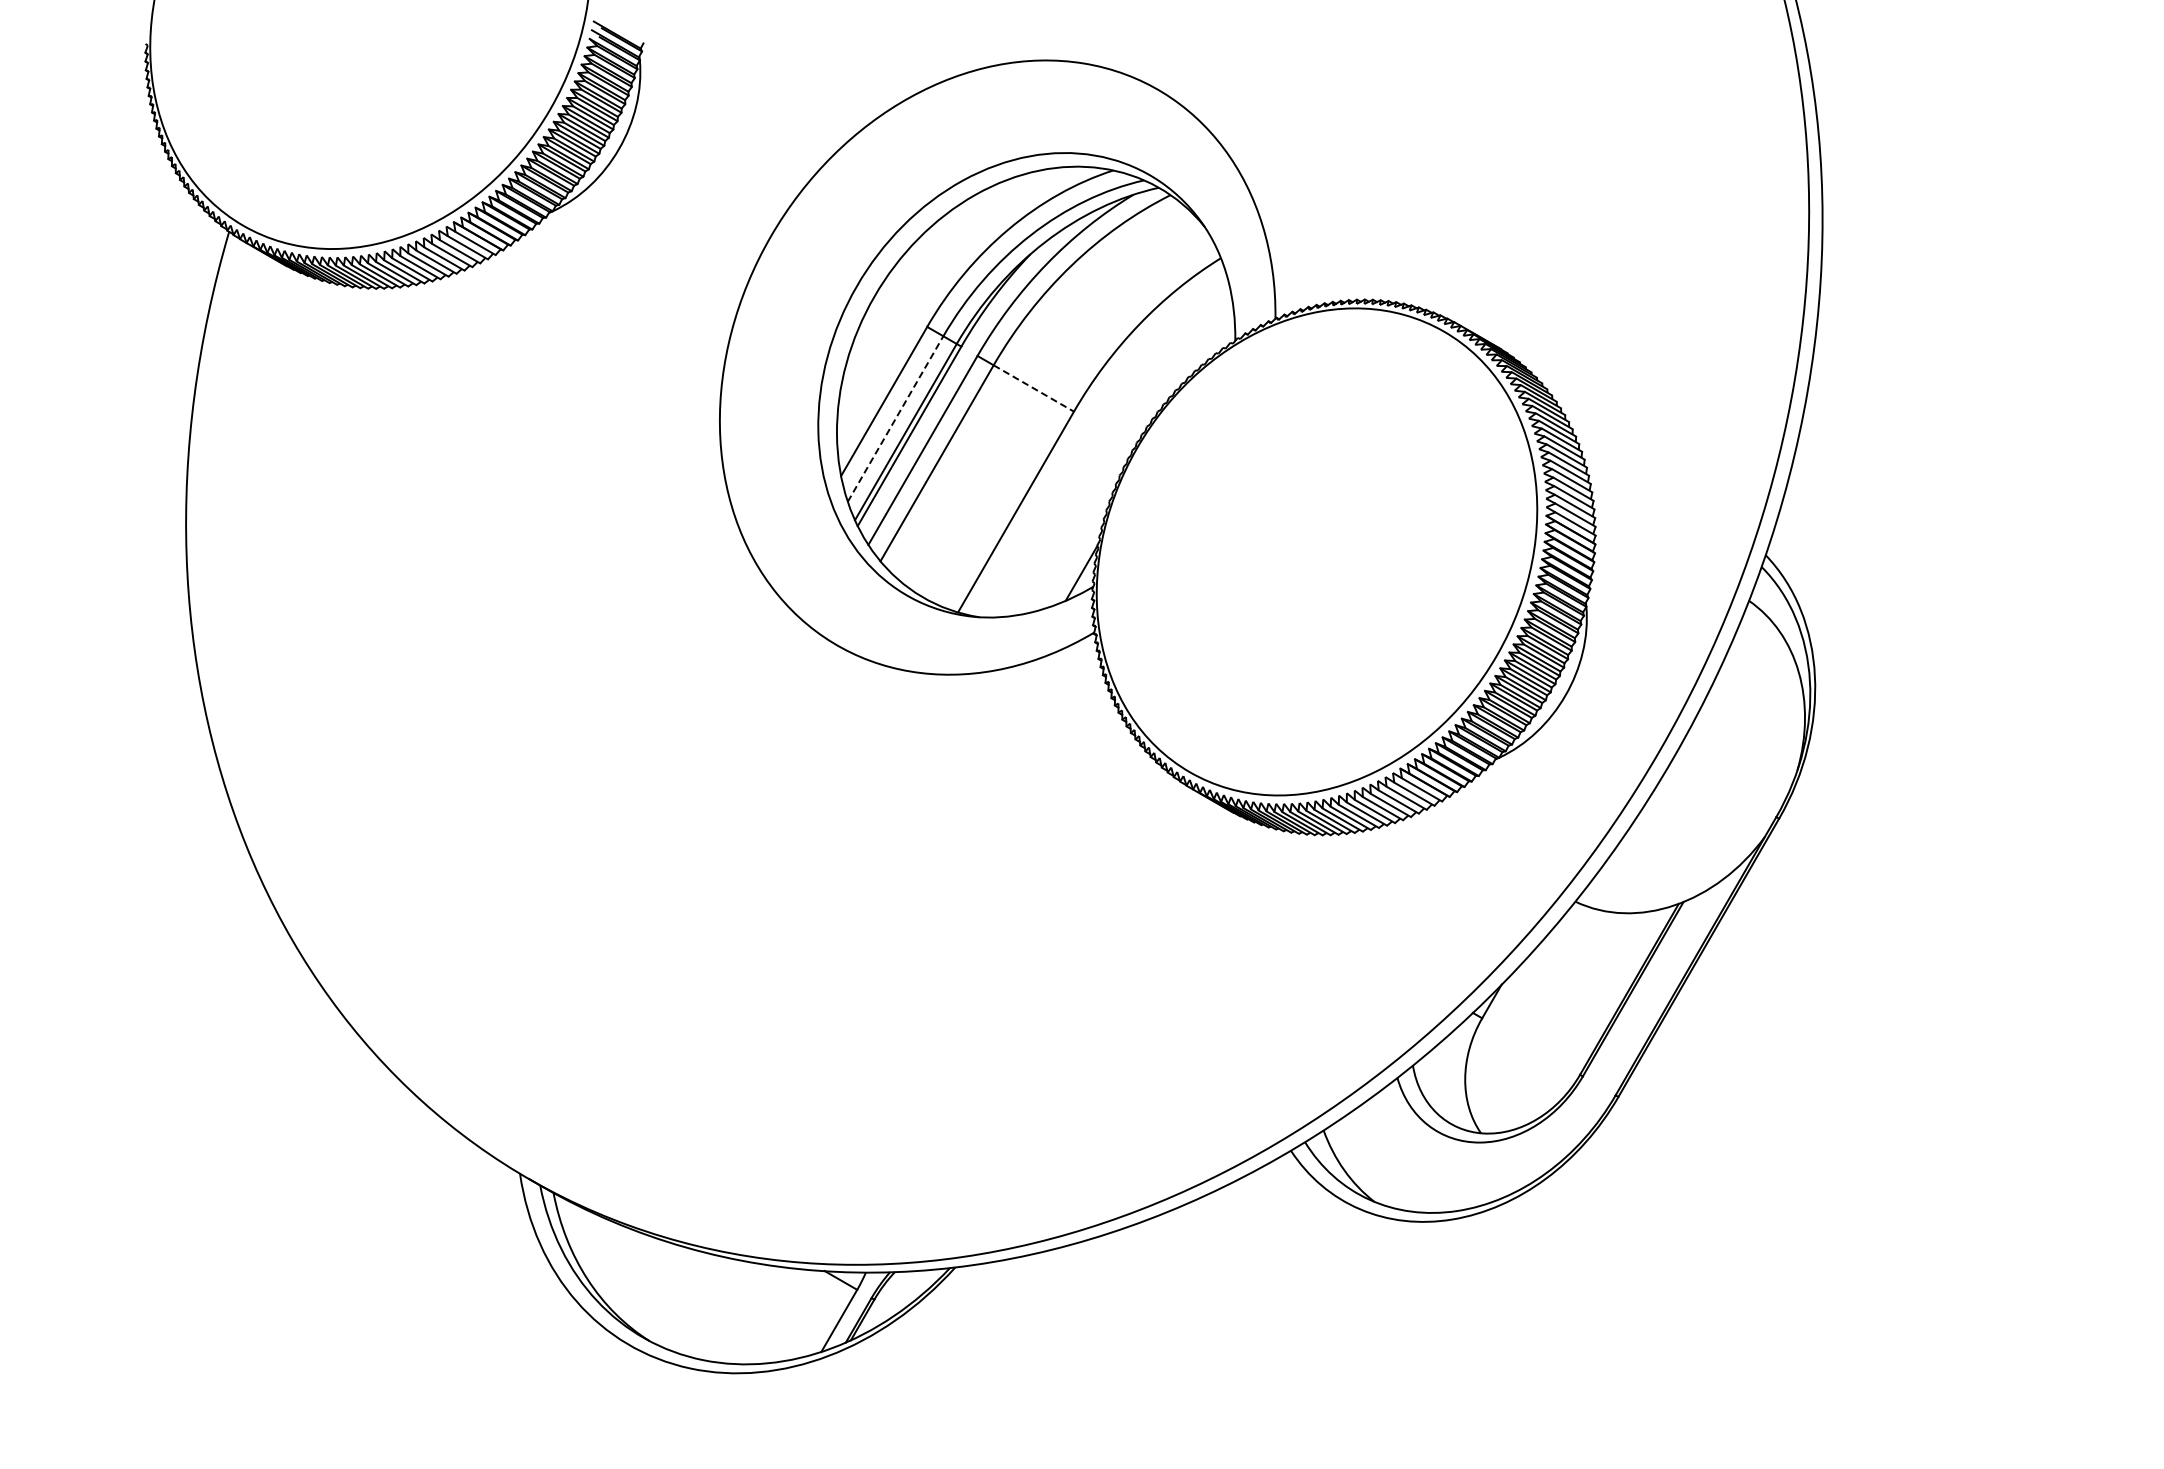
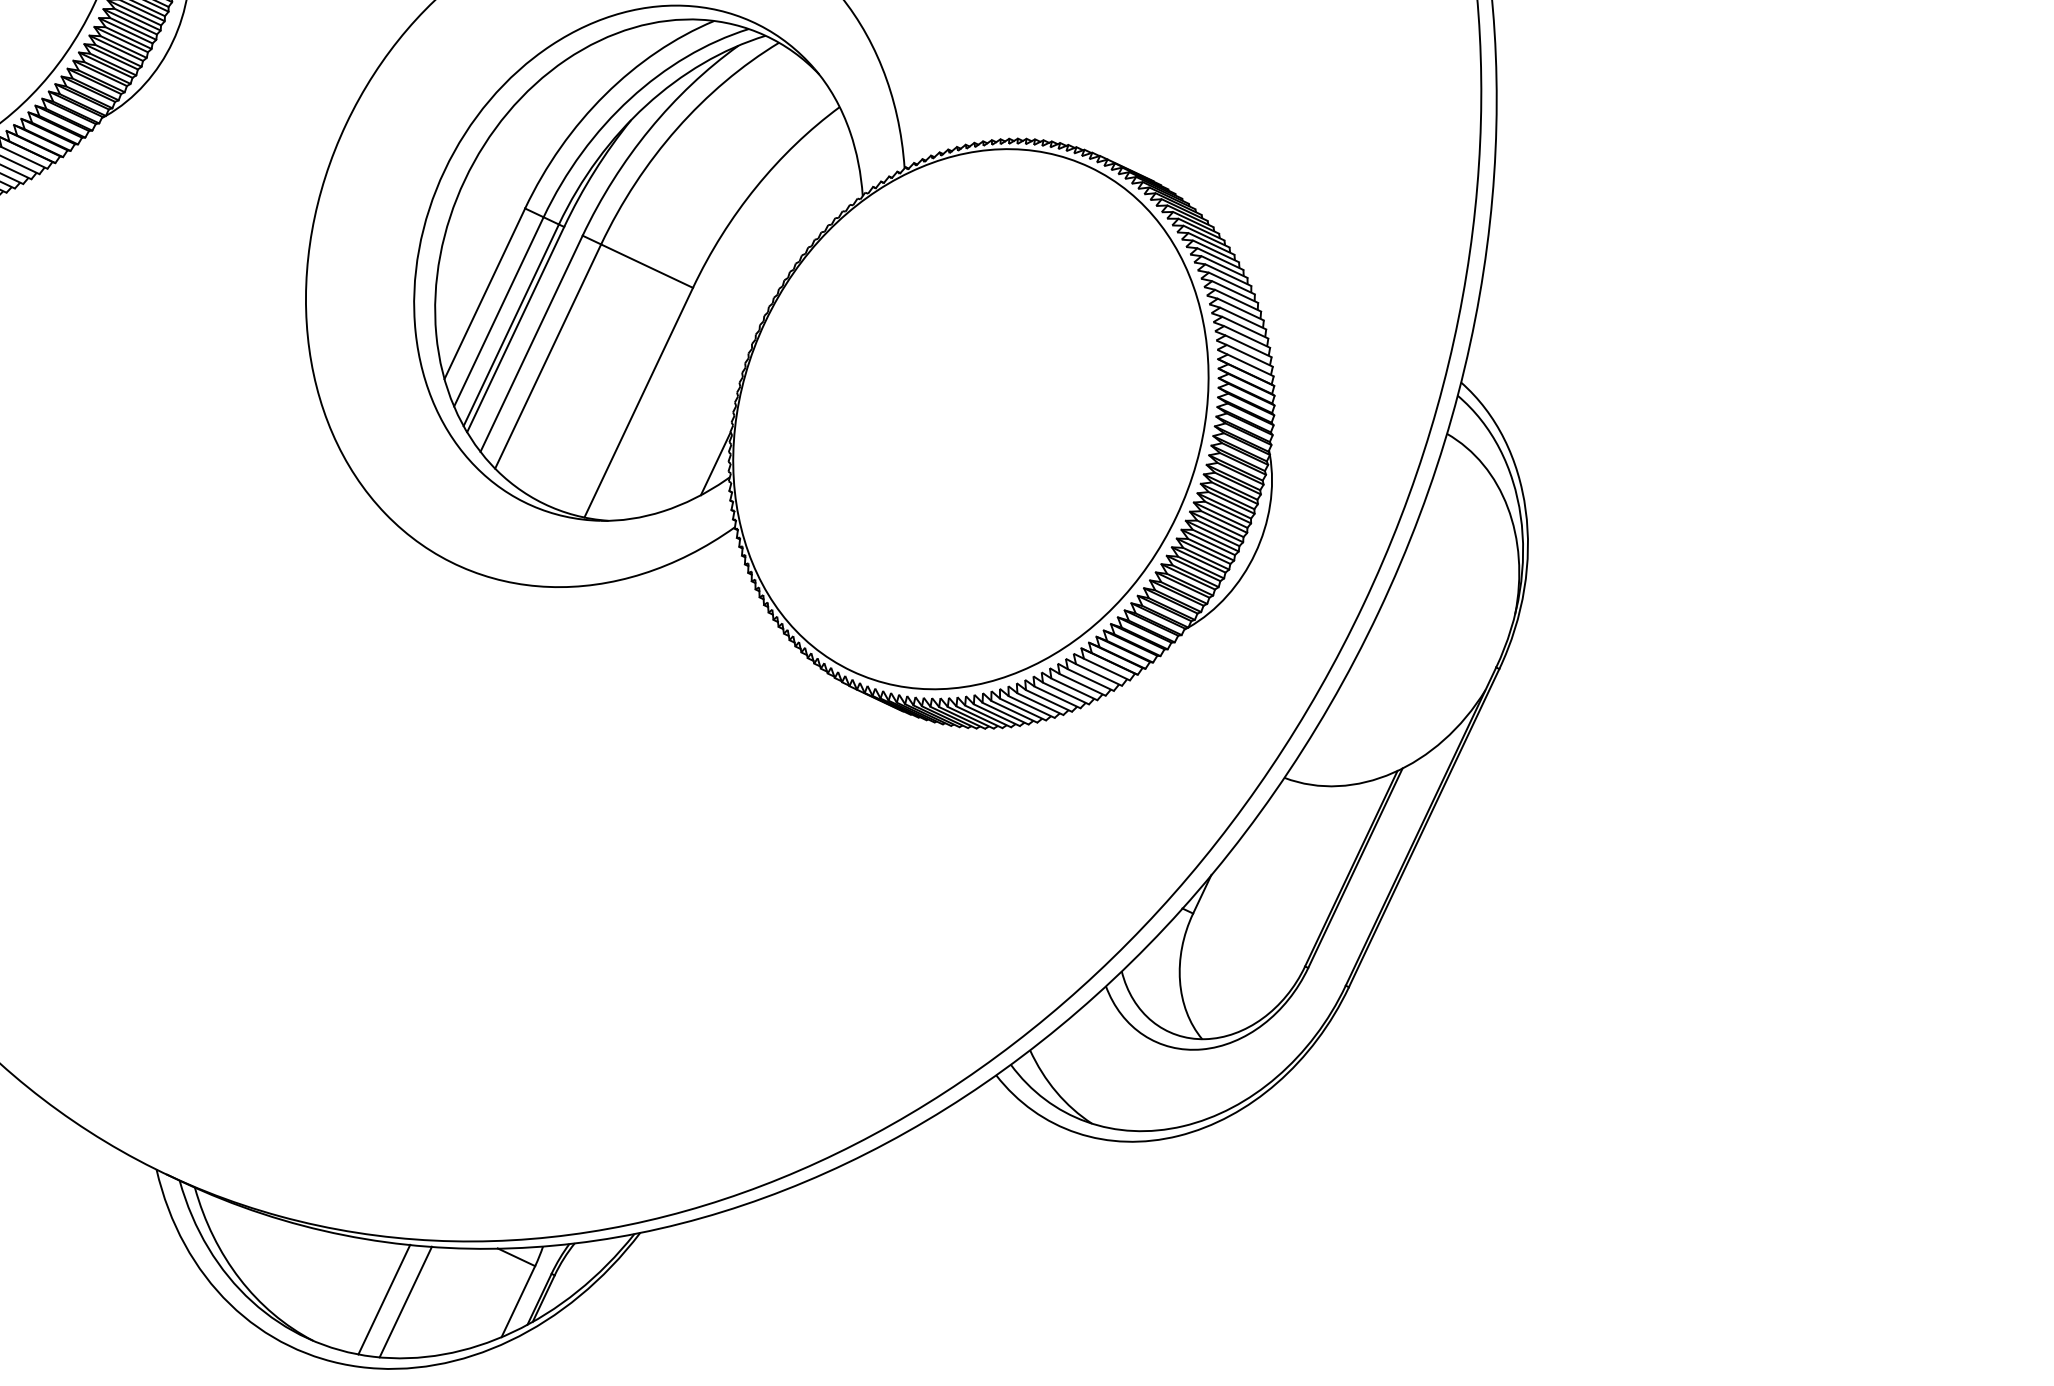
line: (1034, 388) -> (647, 266), dashed -> solid
line: (895, 419) -> (498, 312), dashed -> solid
line: (717, 1309) -> (384, 1300), added
line: (736, 1312) -> (405, 1301), added

